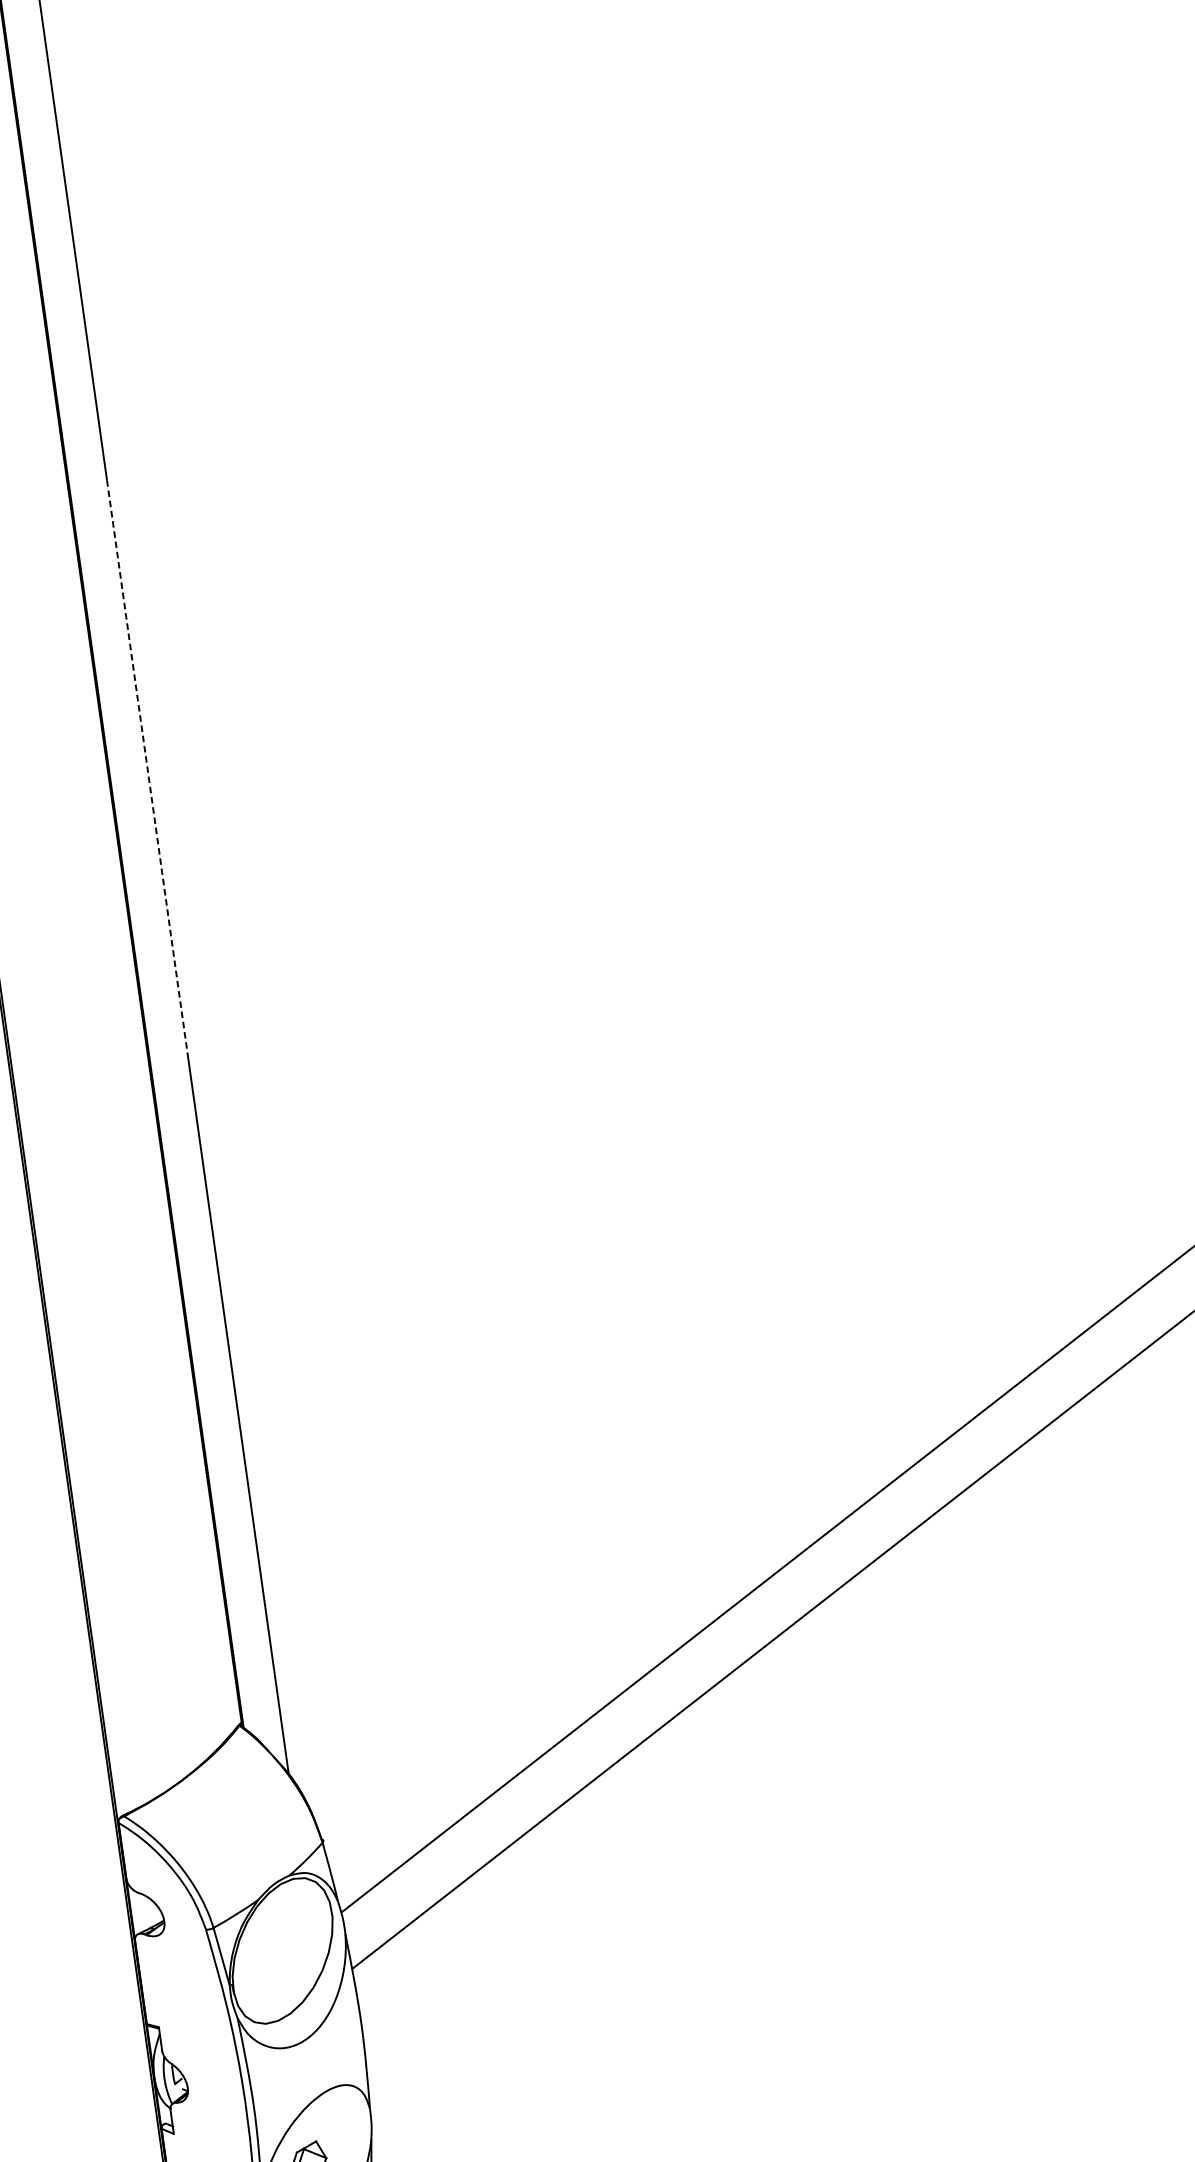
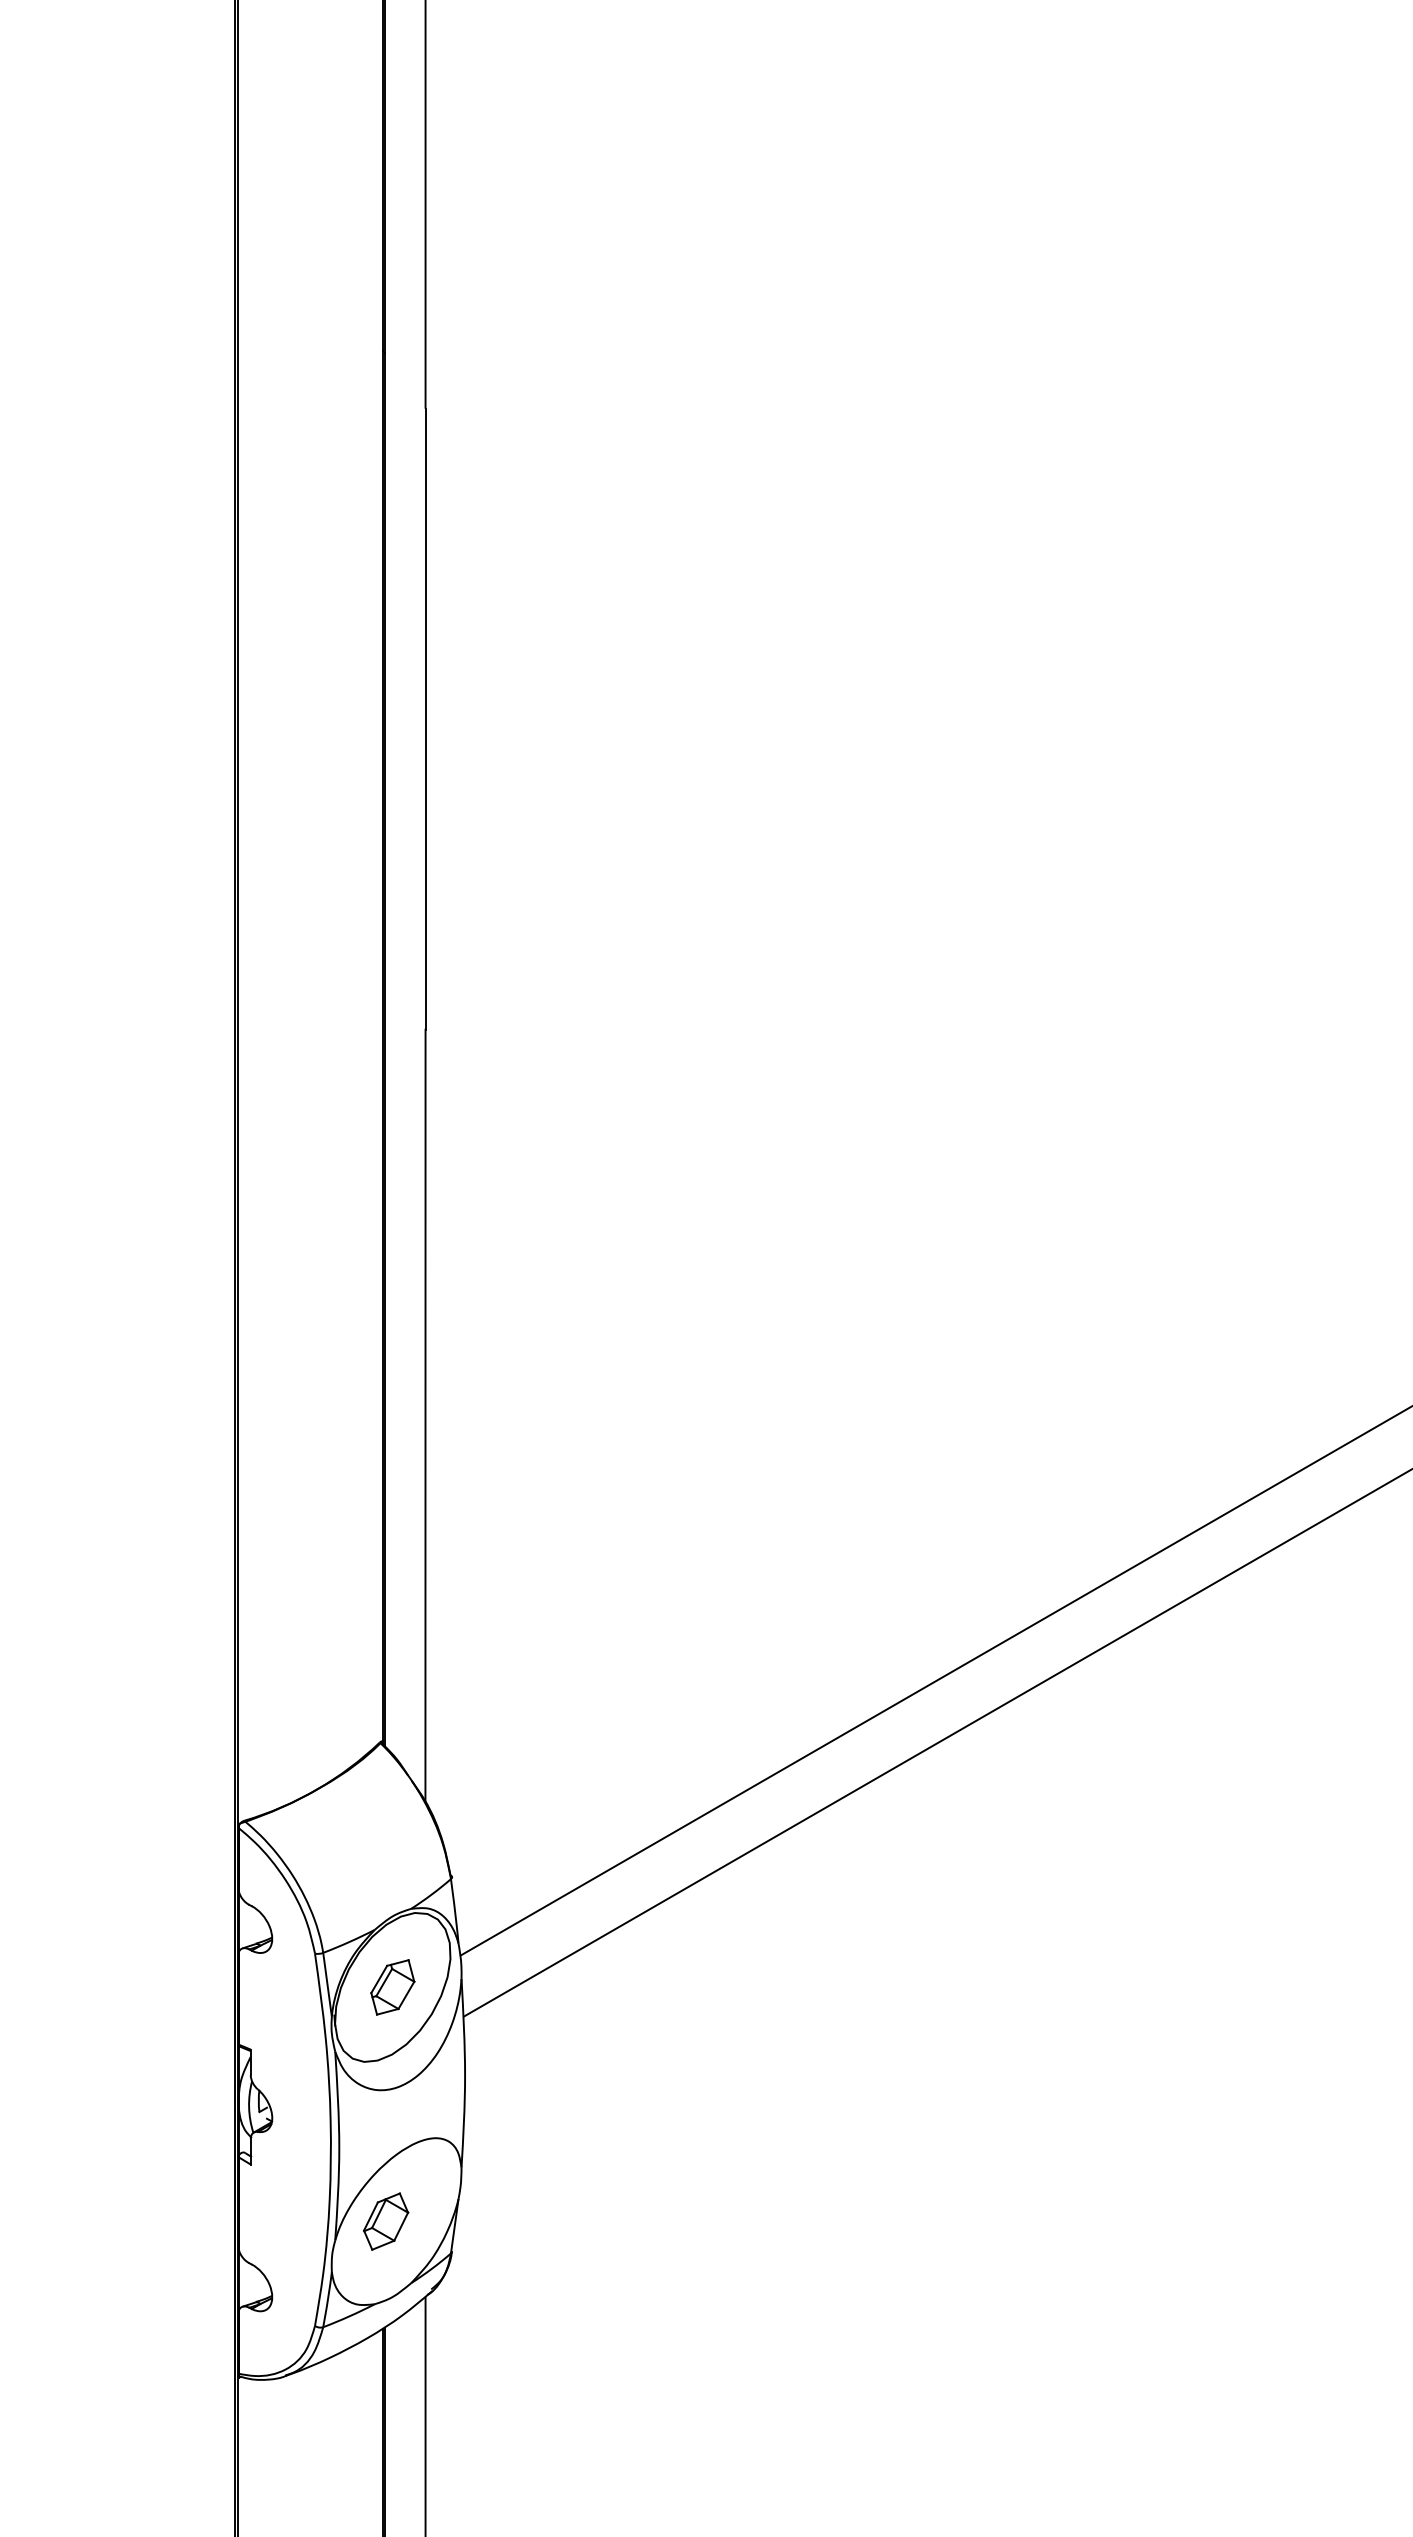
line: (147, 768) -> (425, 719), dashed -> solid
part: (282, 1951) -> (392, 1987), added

